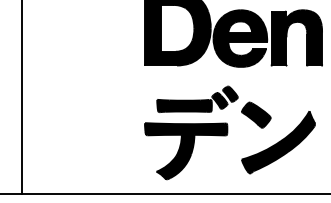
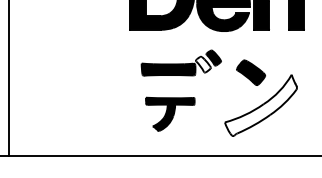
fill: (219, 100) -> (202, 64), removed
part: (256, 114) -> (251, 72), moved
fill: (277, 142) -> (260, 105), removed
part: (186, 151) -> (170, 114), size x0.6

